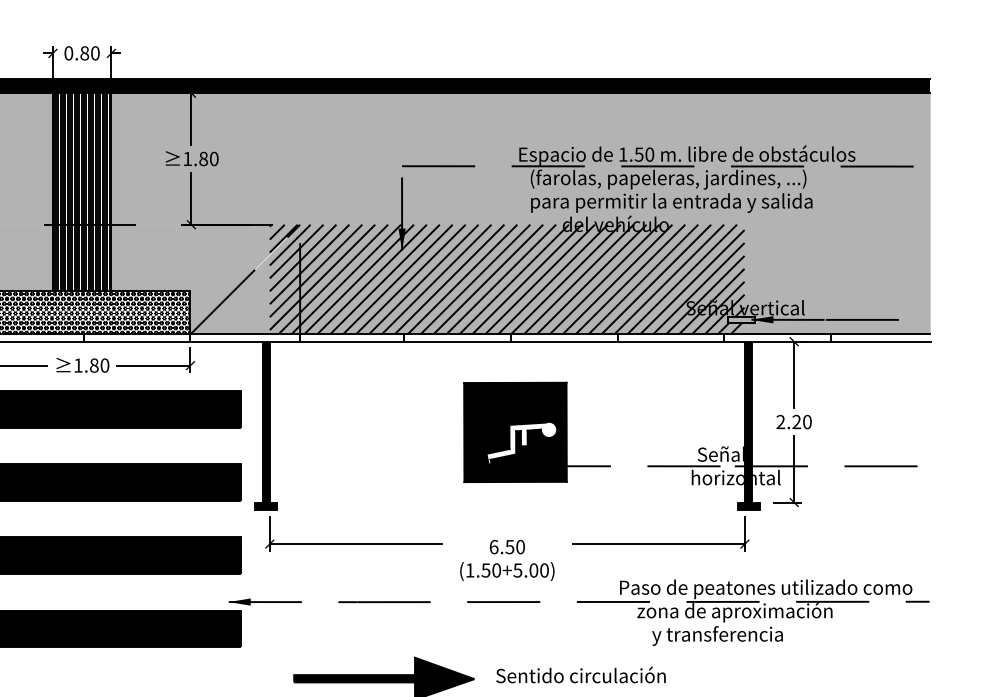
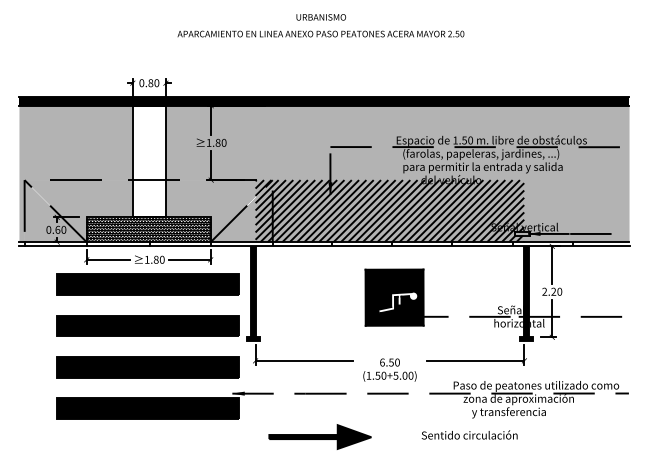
hatch: (80, 191) -> (148, 161), removed
text: (580, 674) -> (469, 434), moved

